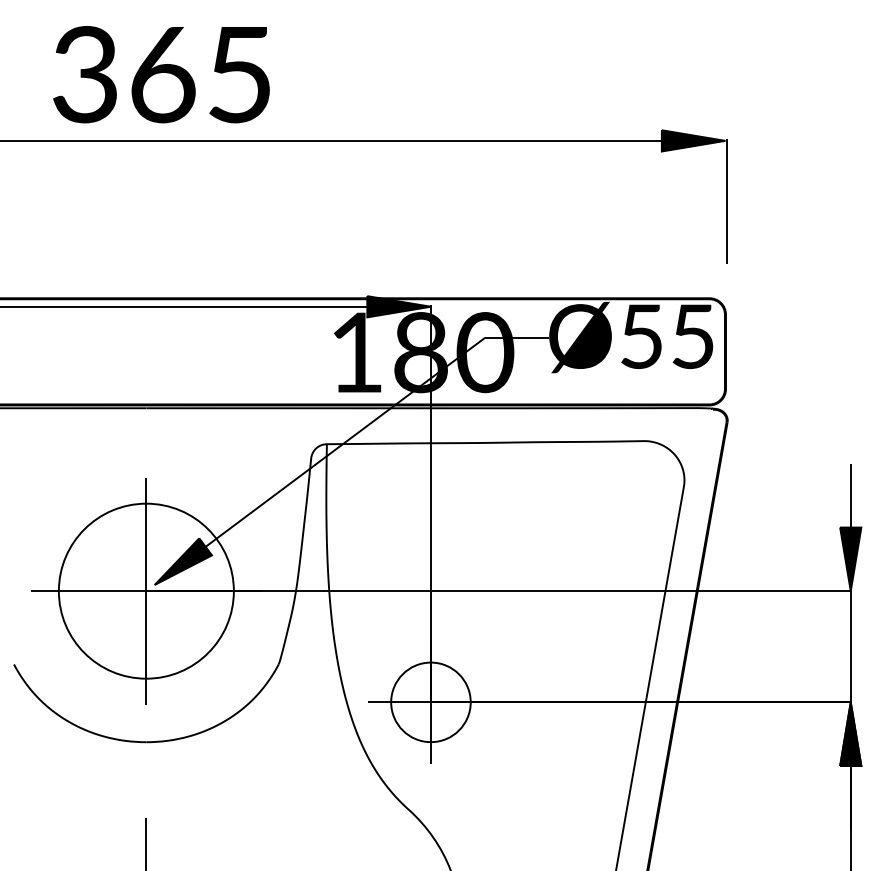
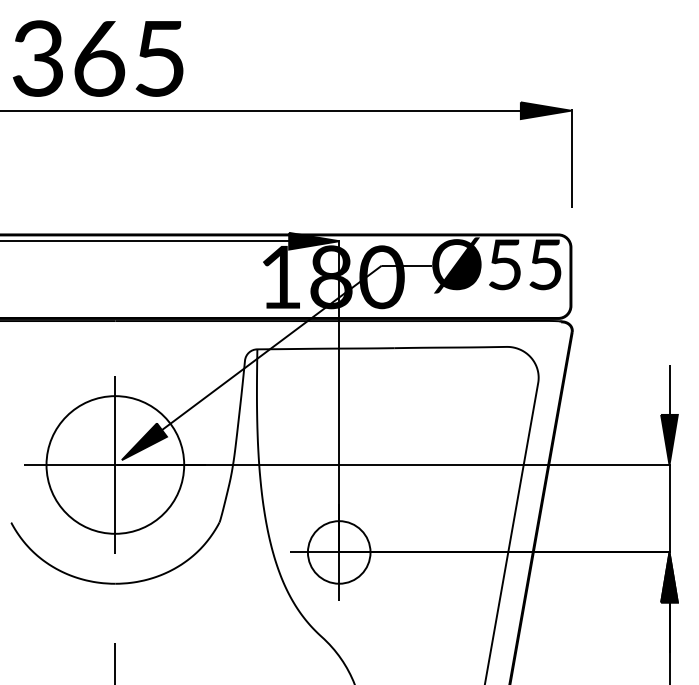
text: (161, 74) -> (98, 58), moved

